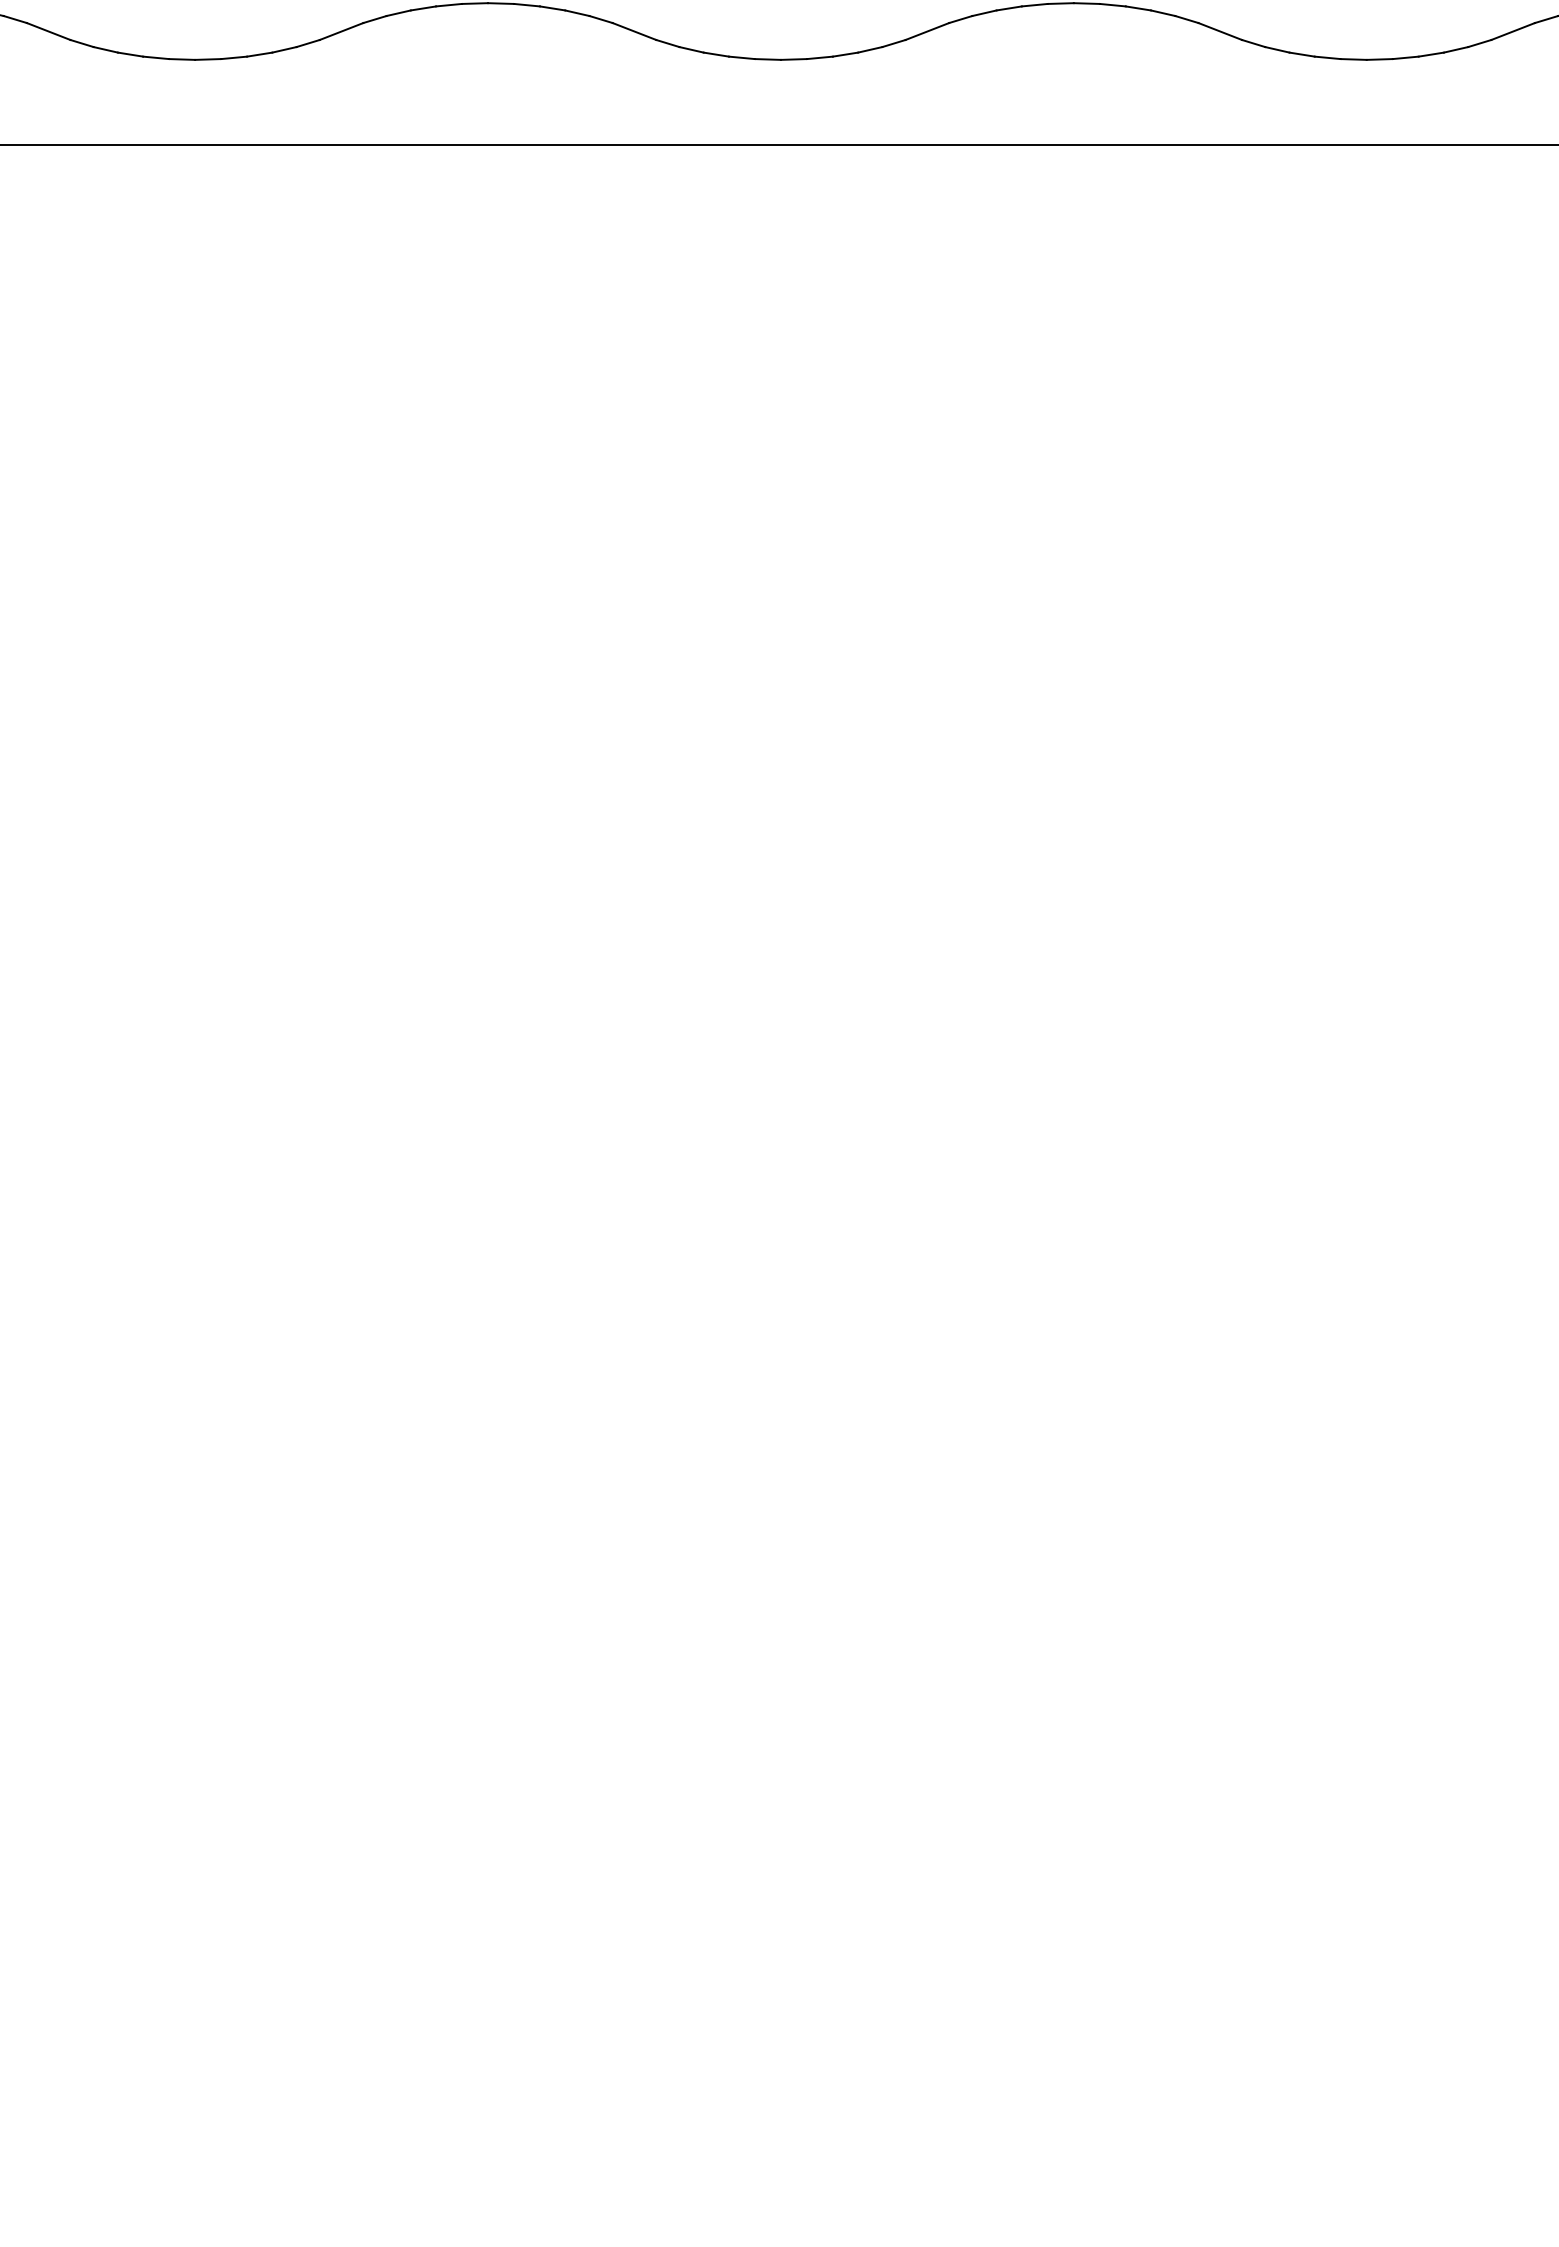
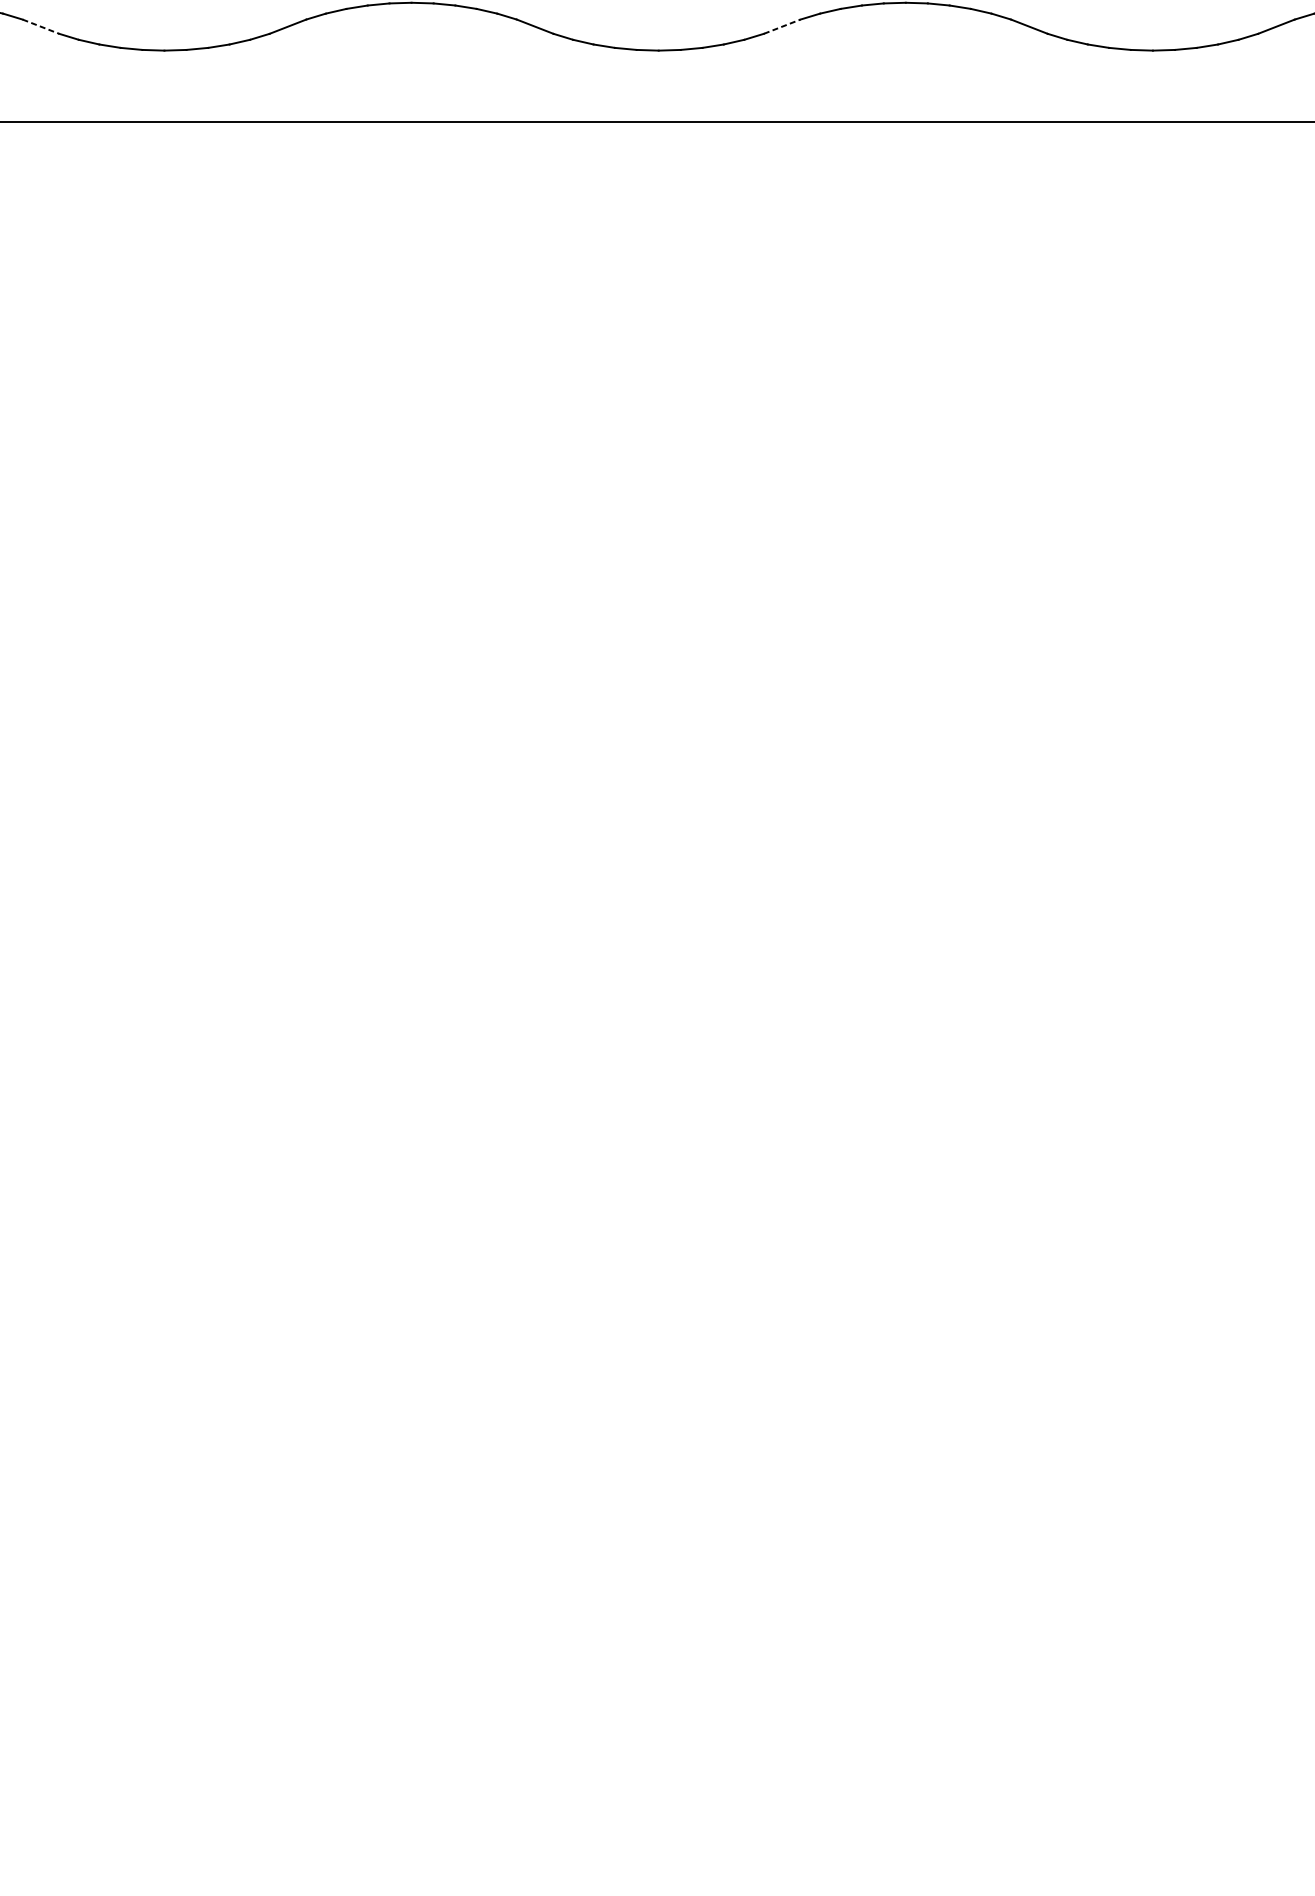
line: (49, 31) -> (41, 26), solid -> dashed
line: (927, 31) -> (782, 26), solid -> dashed

